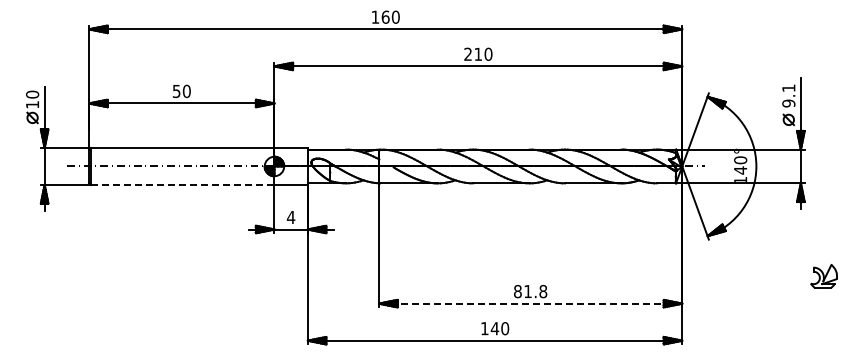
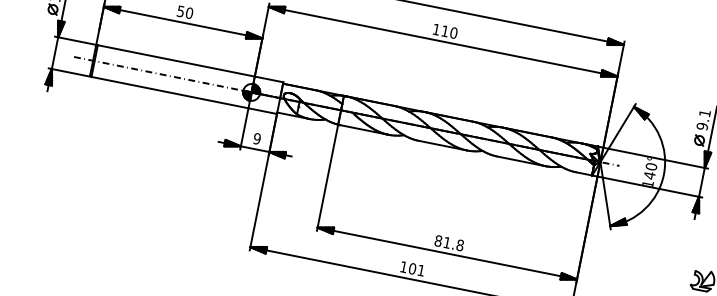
text: (467, 53) -> (436, 28), 210 -> 110
line: (182, 185) -> (169, 92), dashed -> solid
text: (290, 217) -> (256, 138), 4 -> 9
line: (530, 303) -> (447, 253), dashed -> solid
text: (499, 328) -> (416, 269), 140 -> 101

